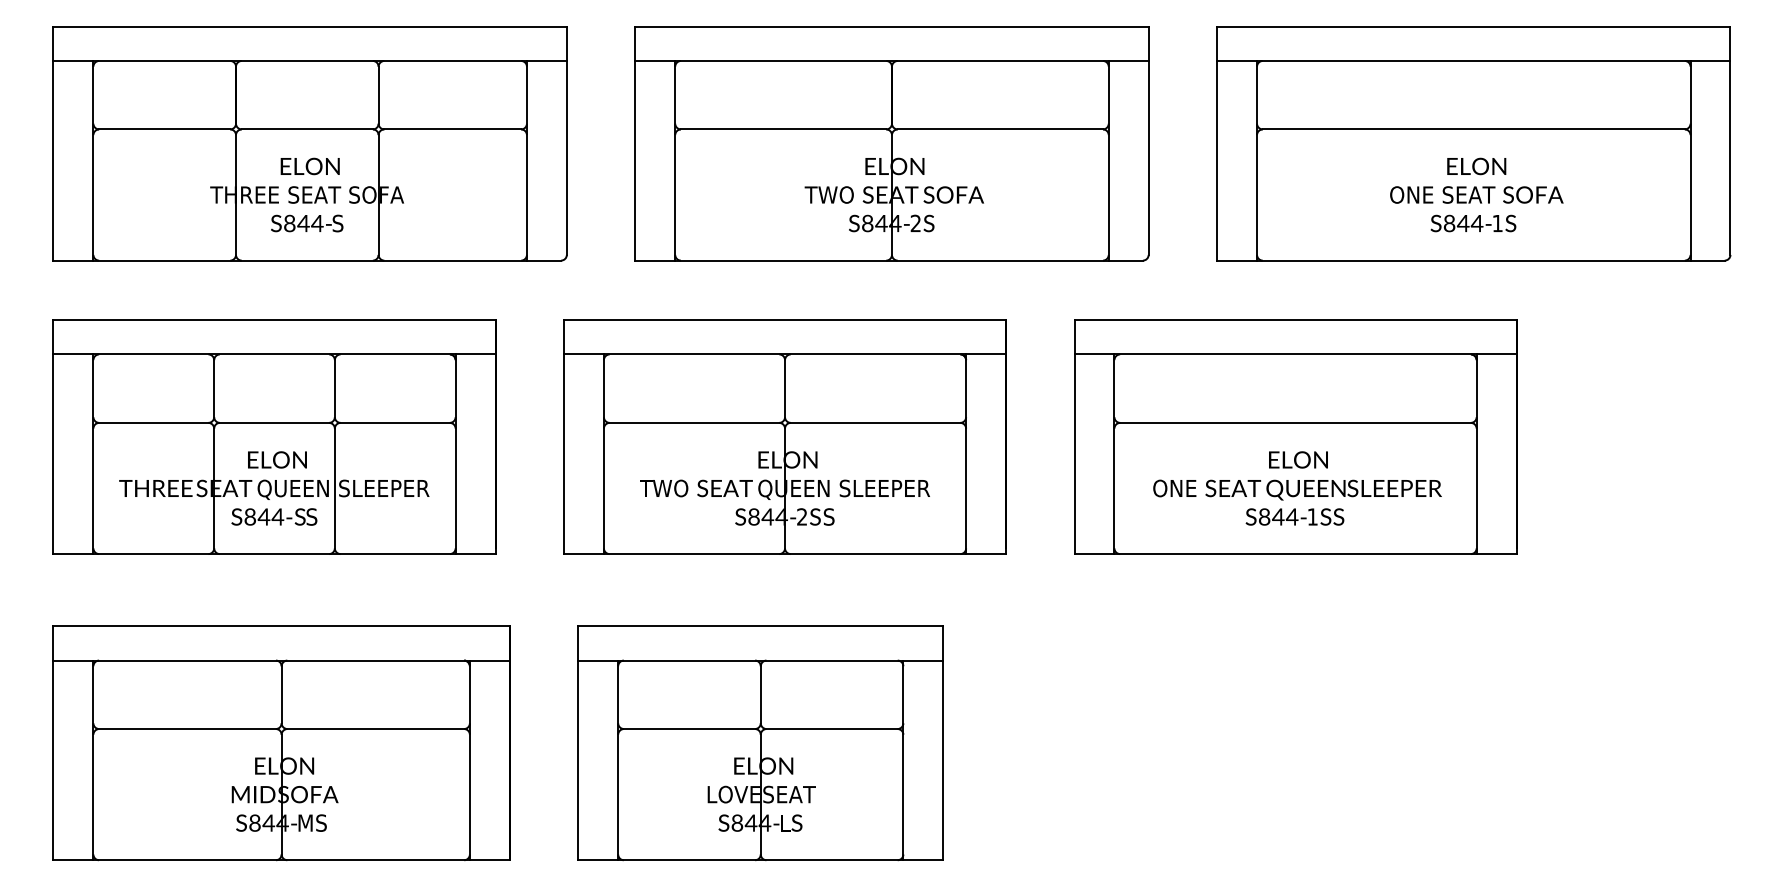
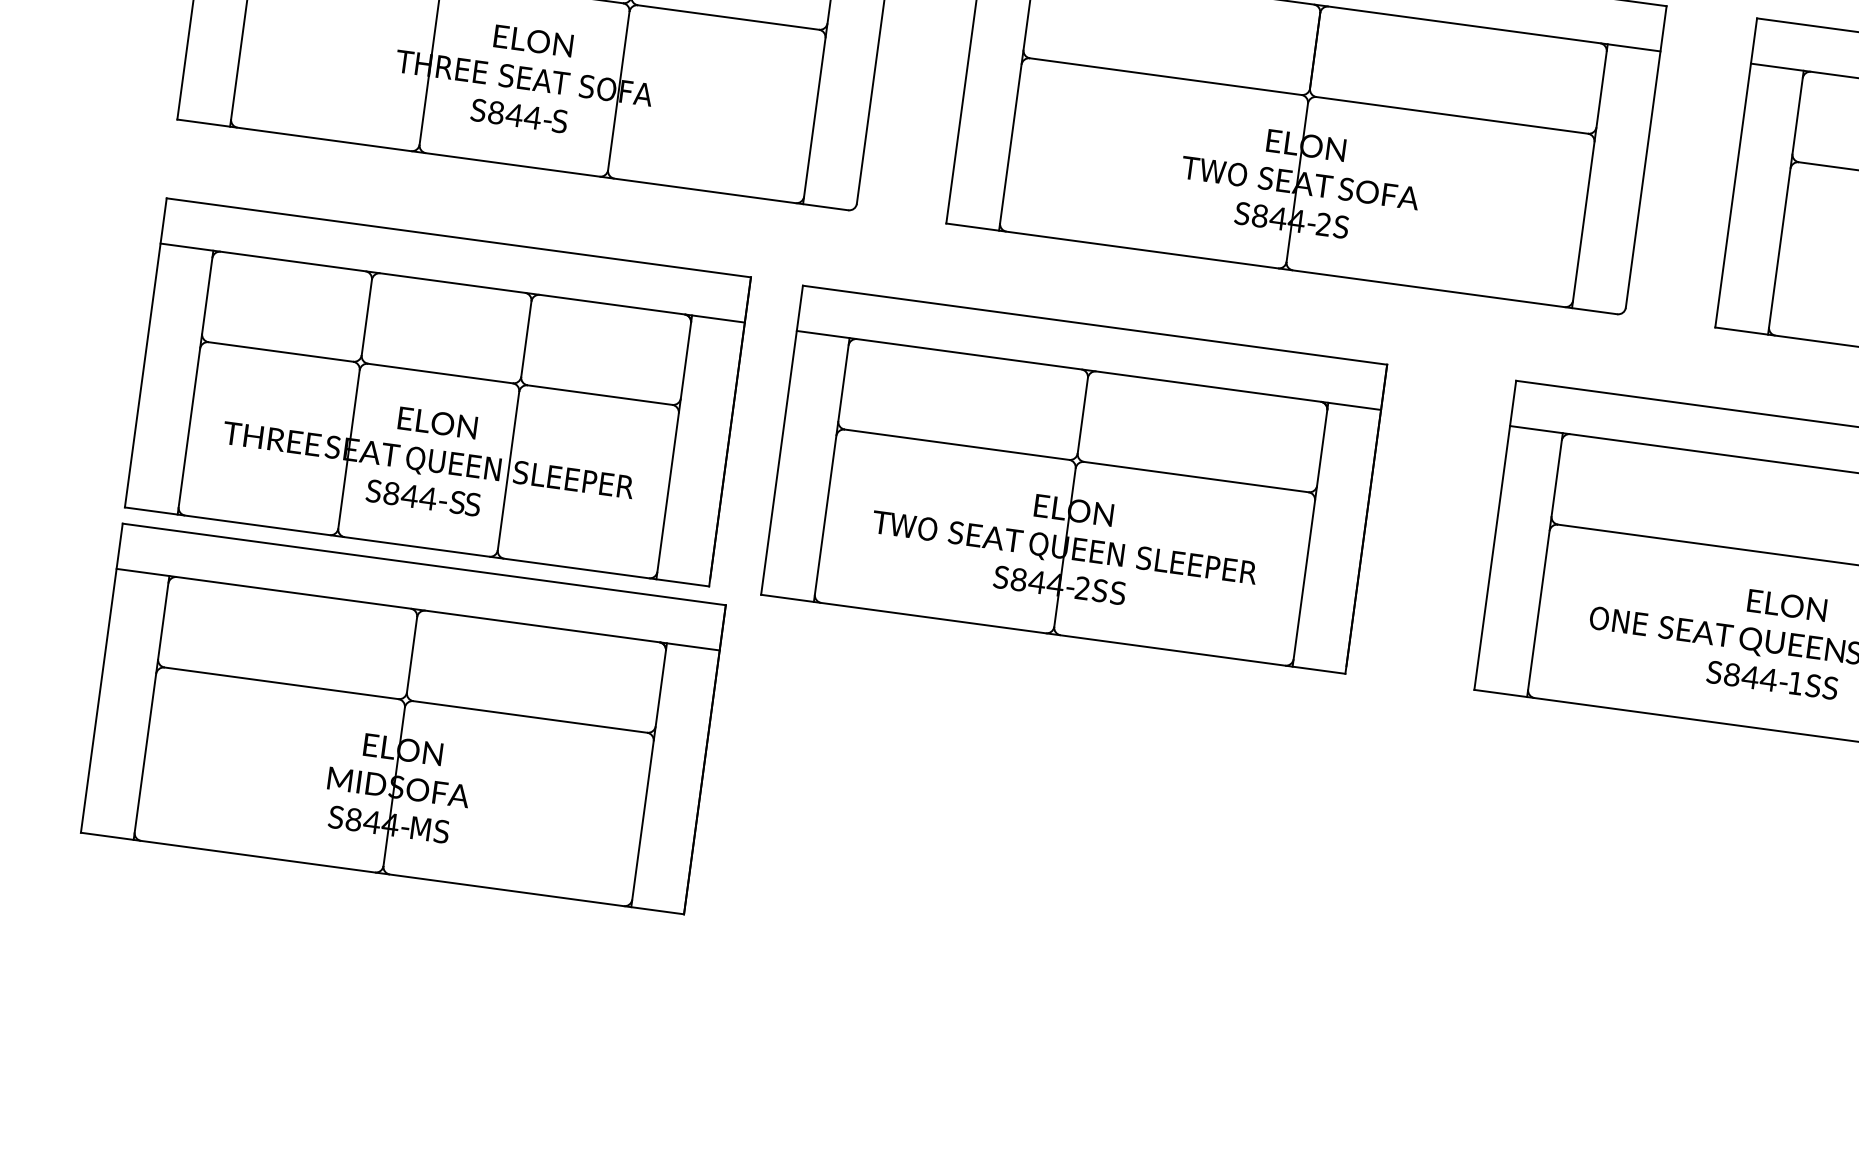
part: (784, 436) -> (1073, 478), moved
part: (281, 743) -> (403, 719), moved
part: (760, 743) -> (1025, 884), removed

